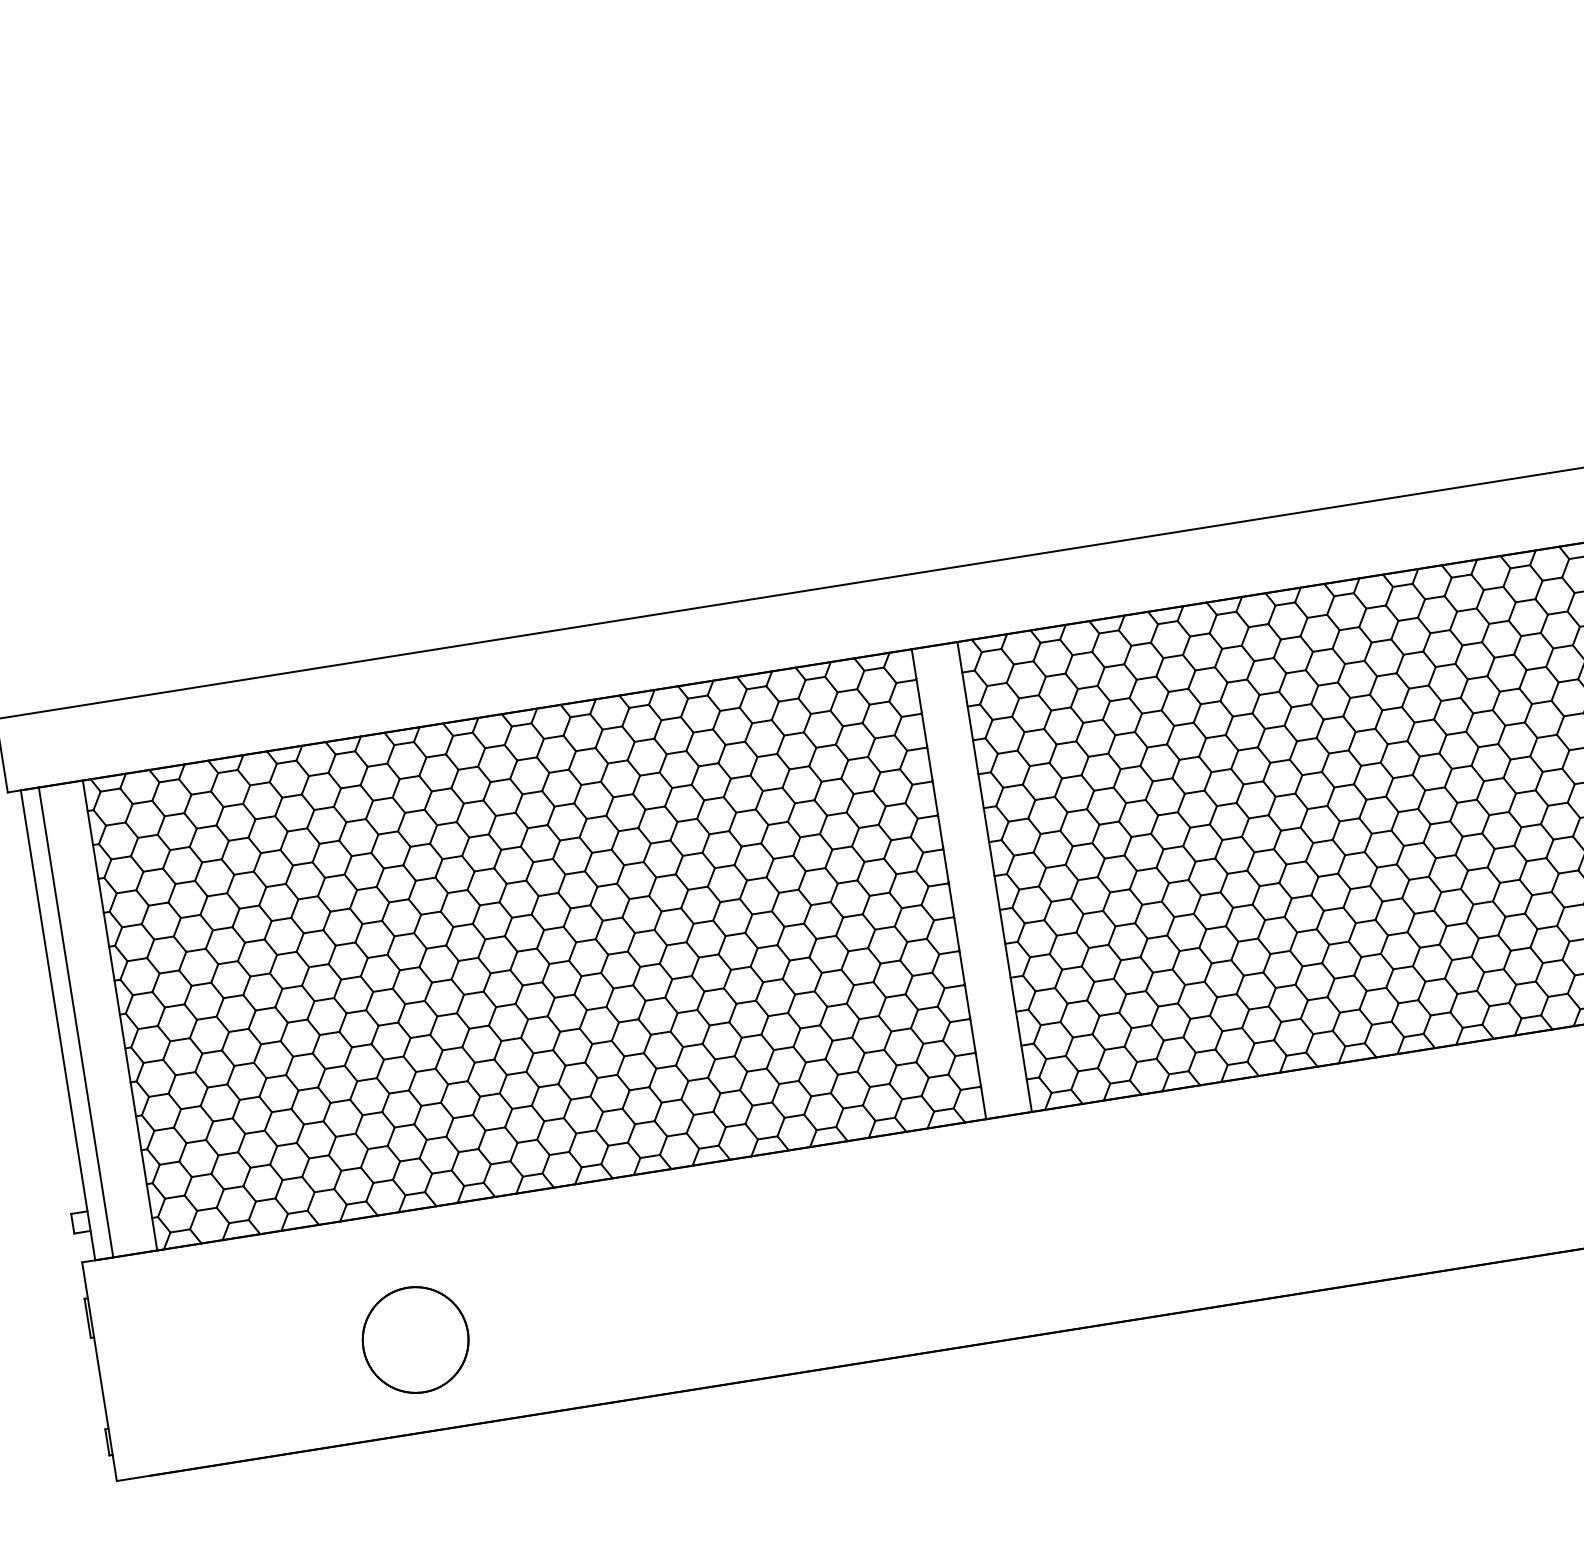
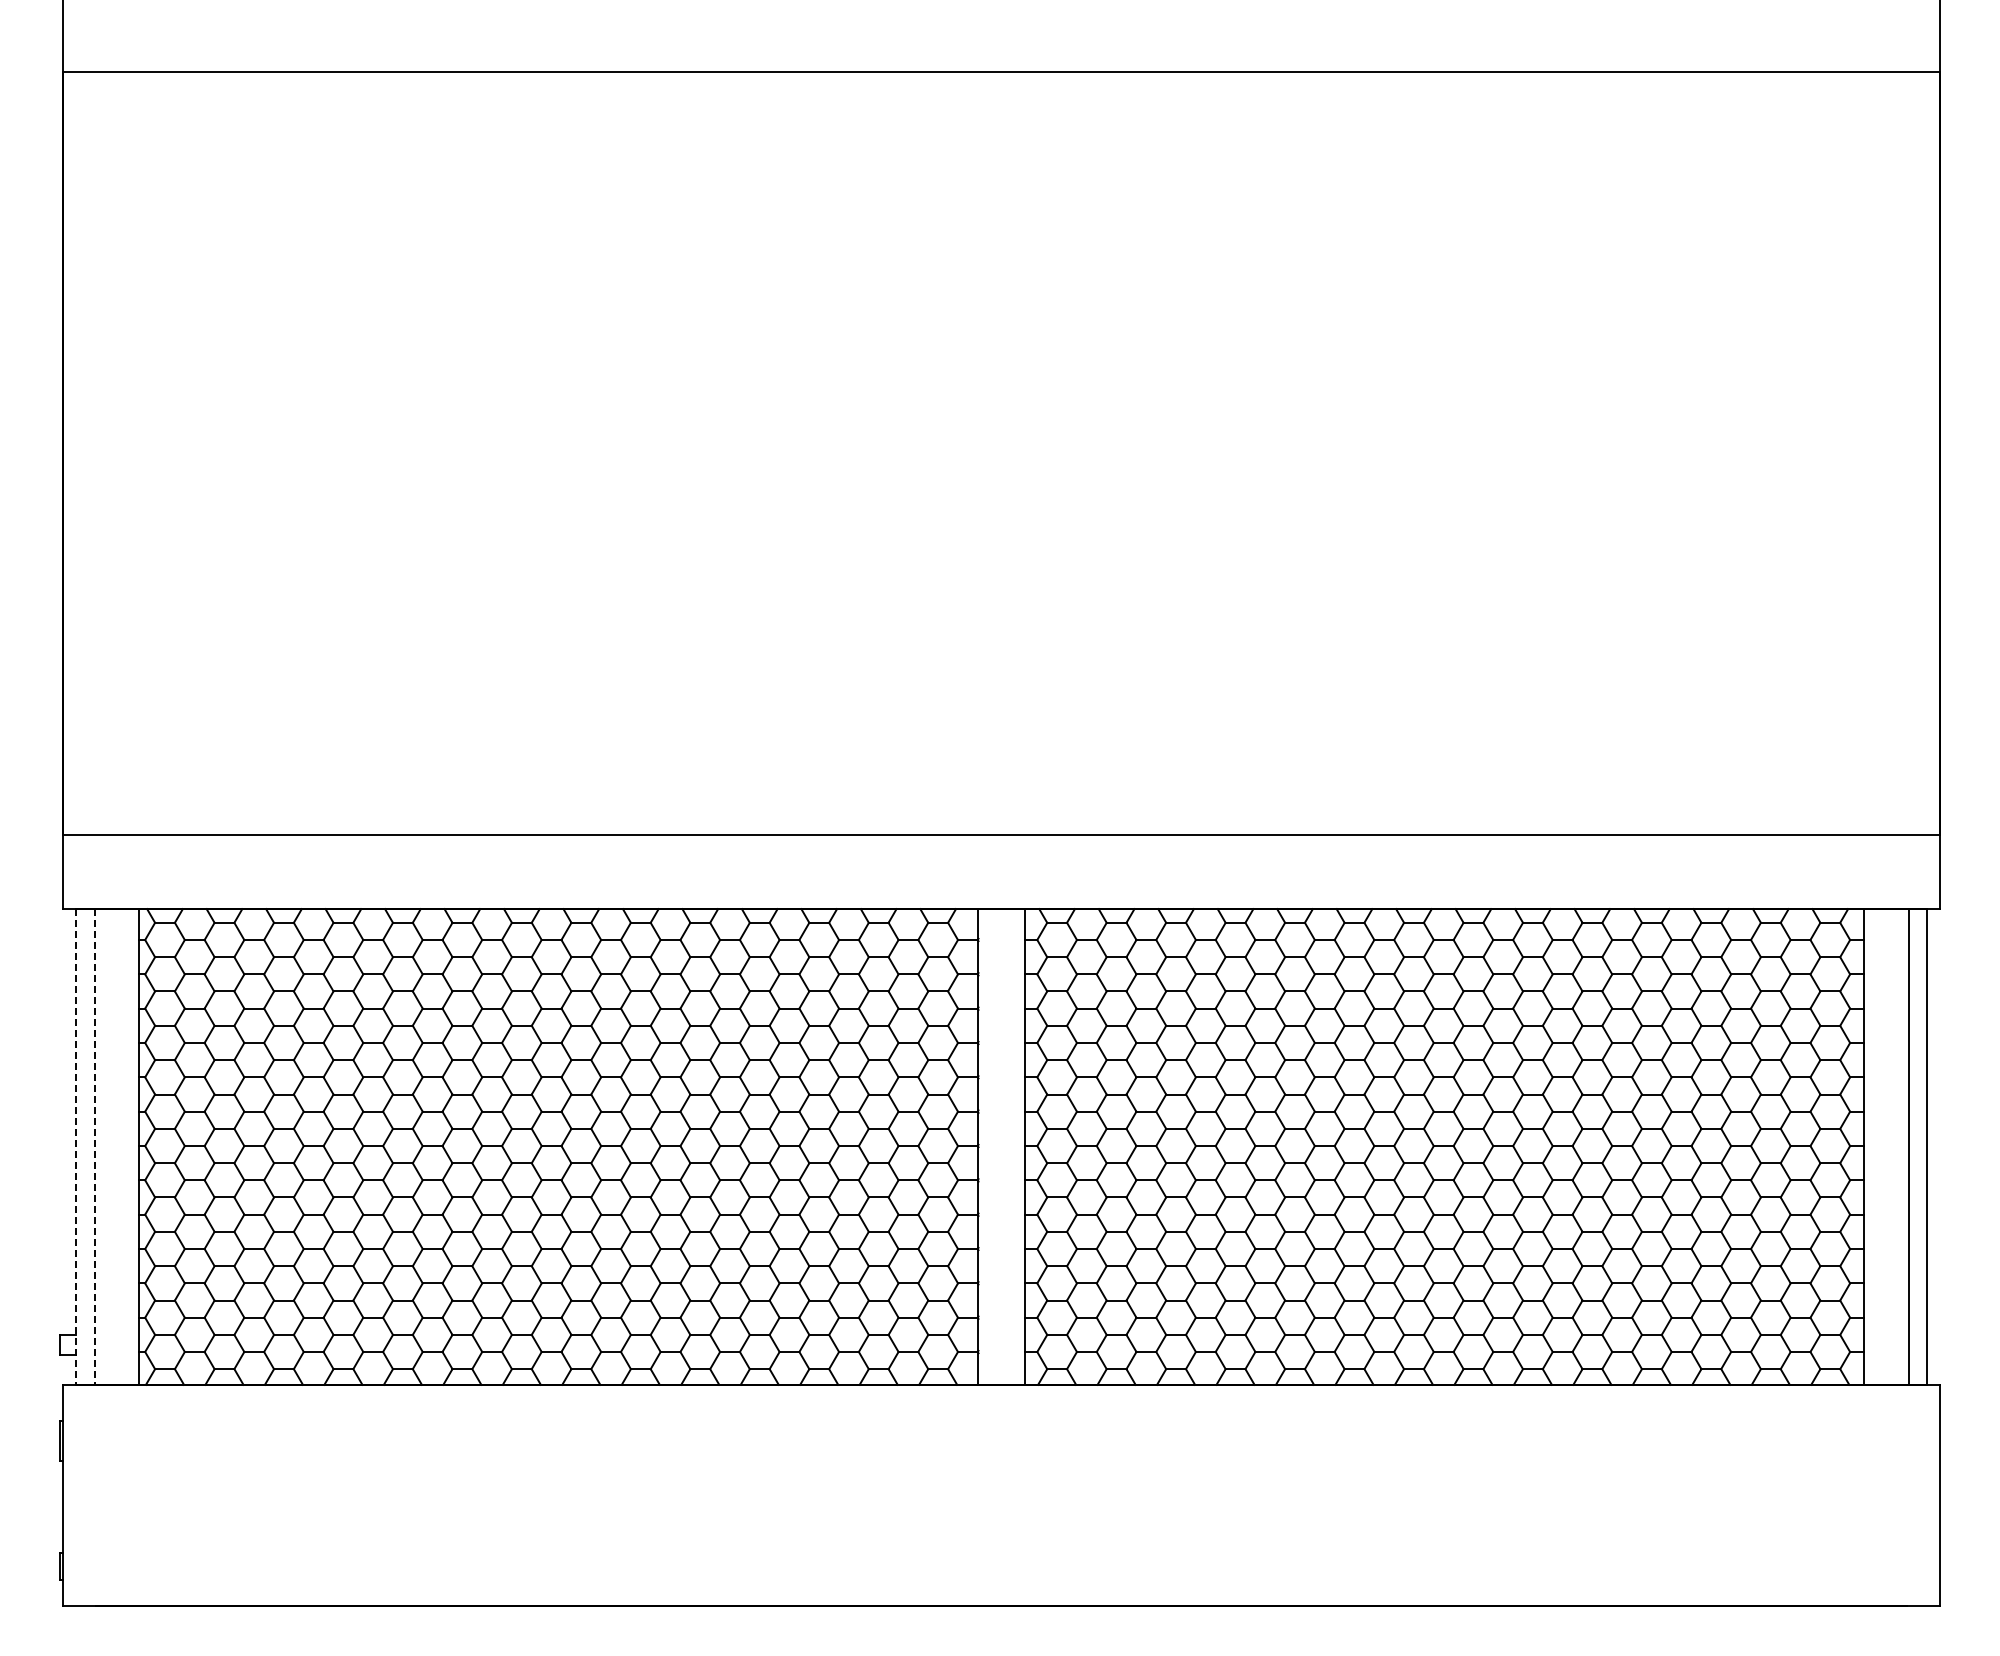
line: (75, 1022) -> (94, 1146), solid -> dashed
line: (58, 1024) -> (76, 1146), solid -> dashed
part: (415, 1339) -> (380, 1513), removed

